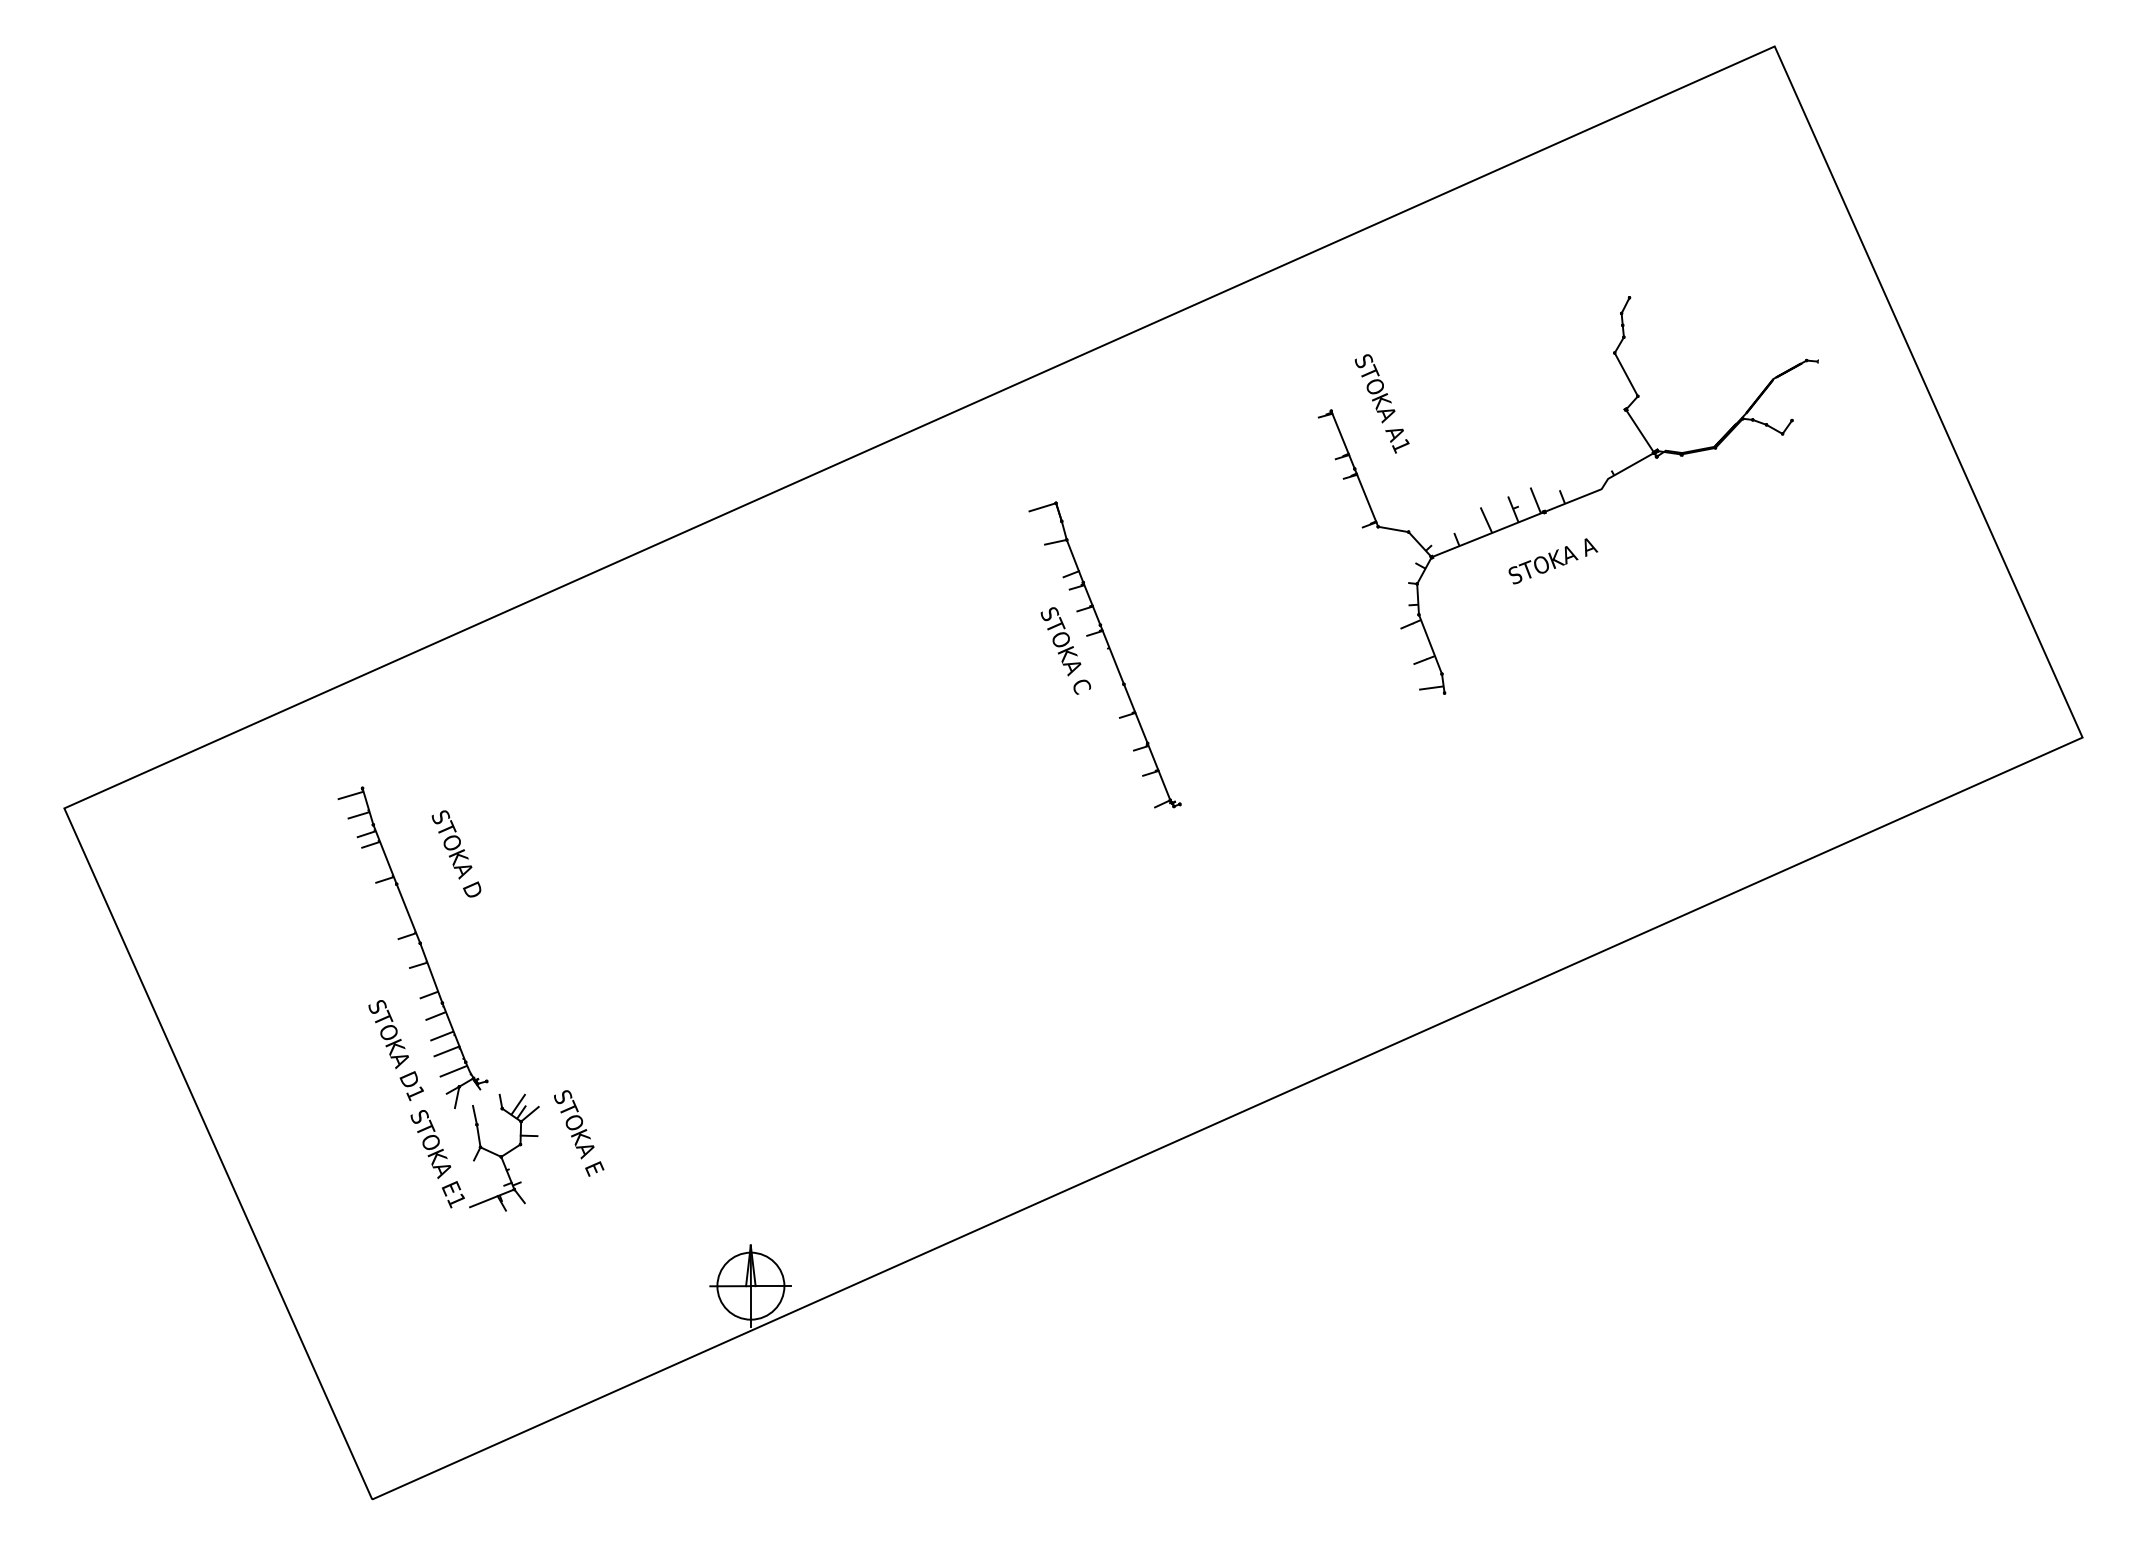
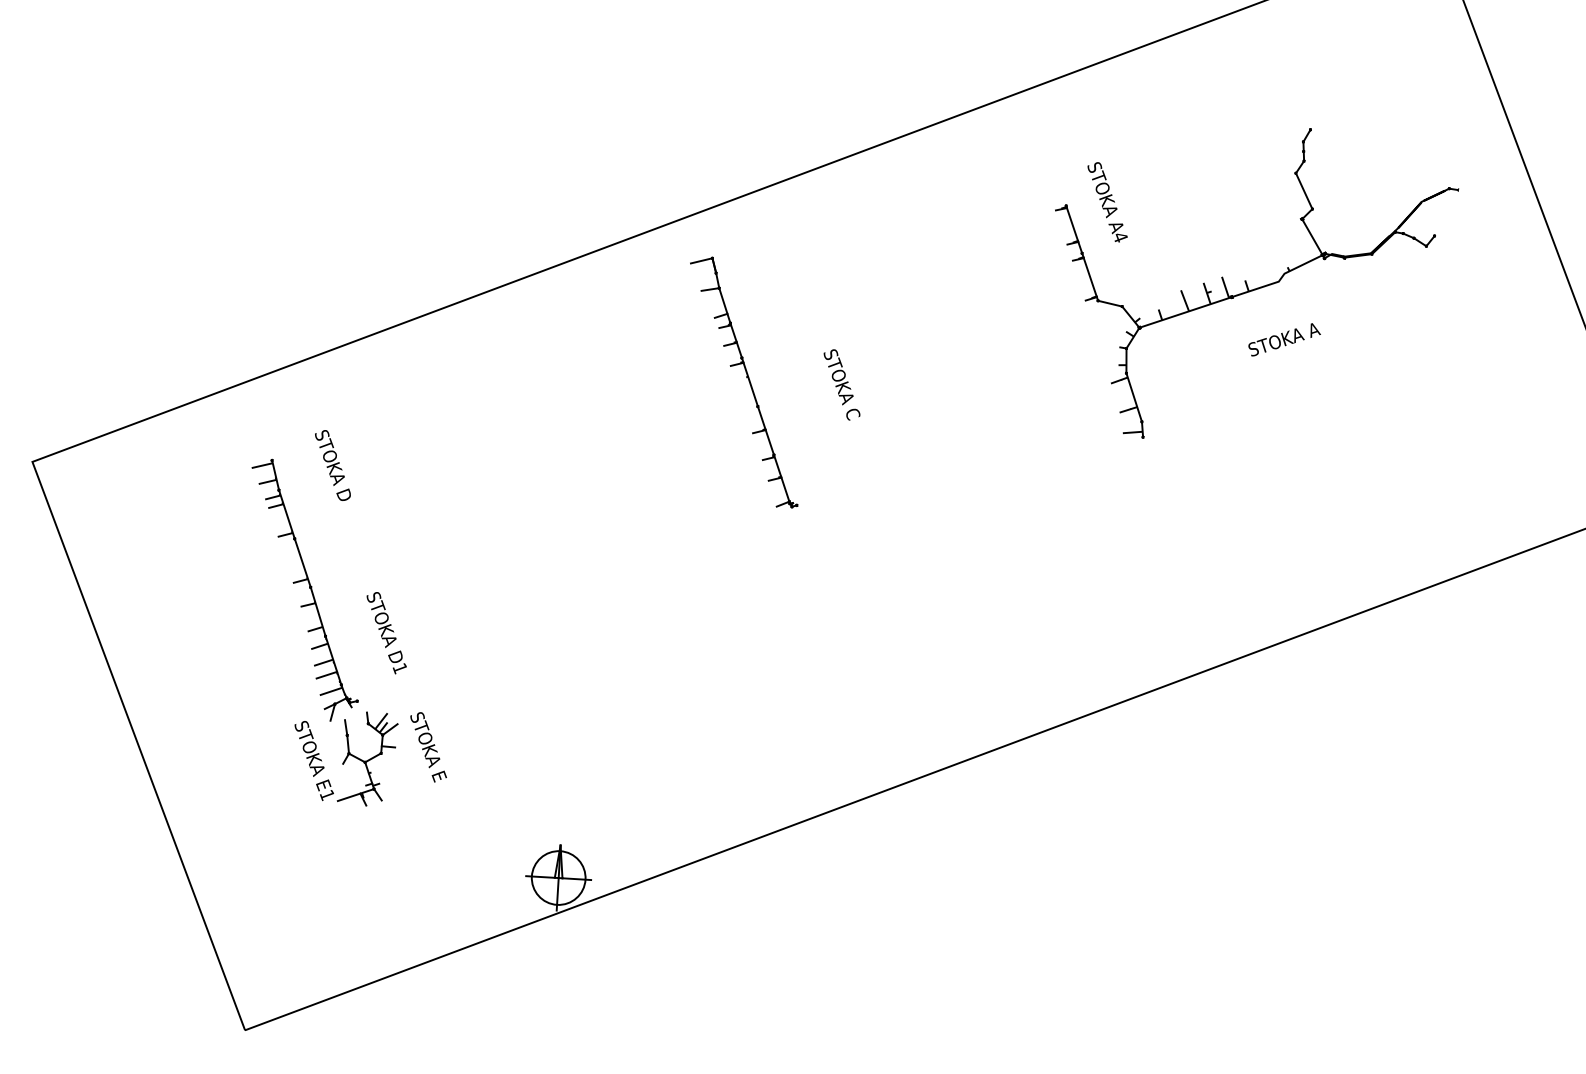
text: (1401, 446) -> (1120, 237), A1 -> A4
text: (1553, 561) -> (1284, 340), moved
part: (1104, 654) -> (743, 381), moved
text: (456, 853) -> (332, 465), moved
text: (395, 1050) -> (386, 633), moved

